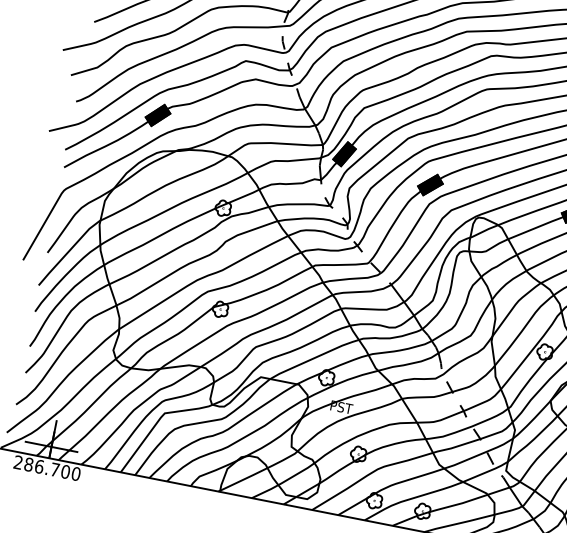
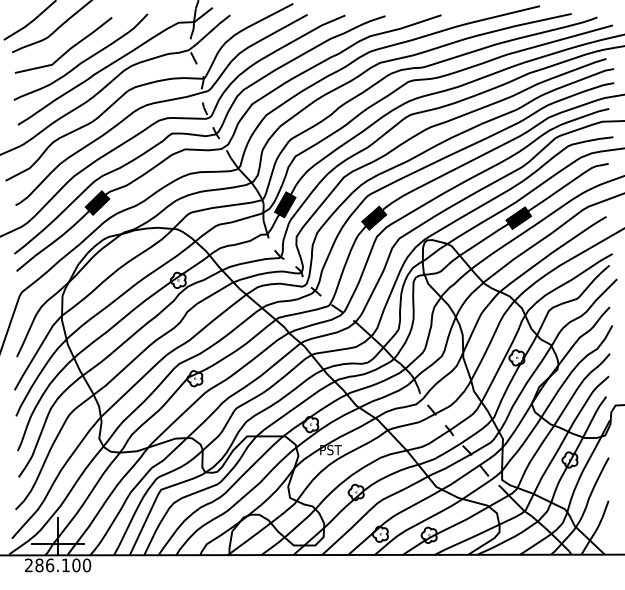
text: (54, 469) -> (65, 565), 286.700 -> 286.100

